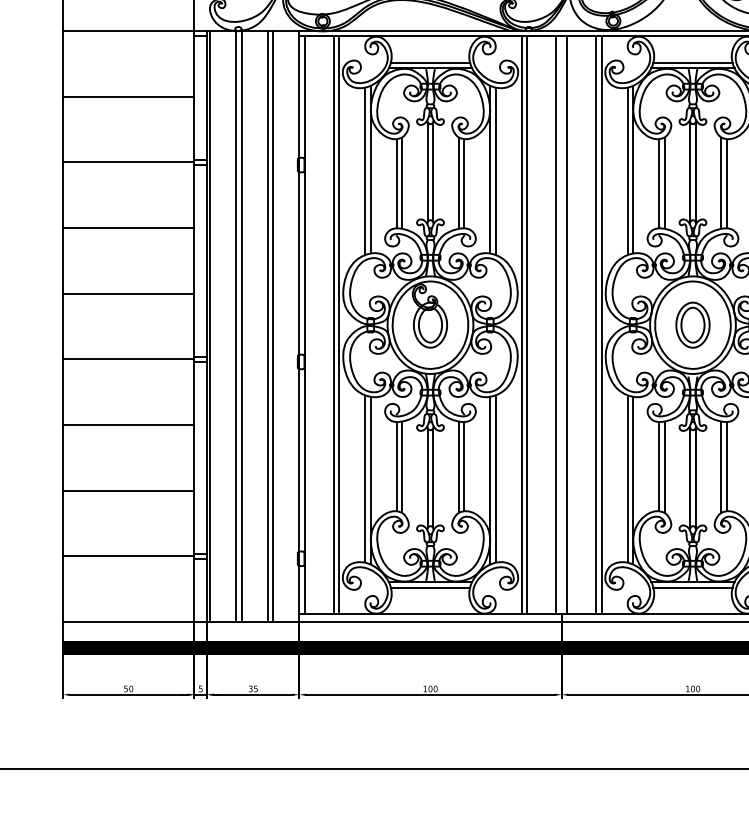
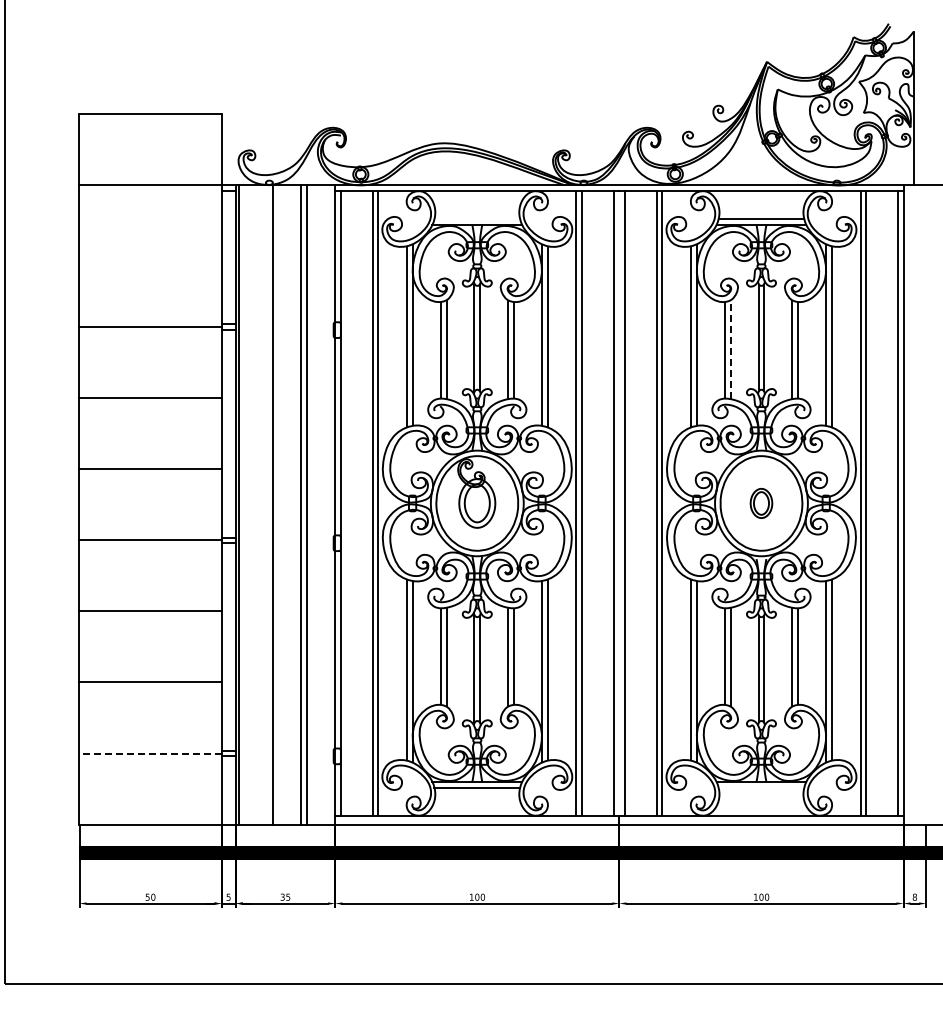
line: (430, 62) -> (477, 219), removed
line: (128, 97) -> (150, 256), removed
line: (665, 182) -> (731, 349), solid -> dashed
part: (693, 325) -> (761, 503), size x0.6
line: (236, 326) -> (267, 504), removed
line: (128, 556) -> (150, 753), solid -> dashed
line: (693, 587) -> (761, 787), removed

